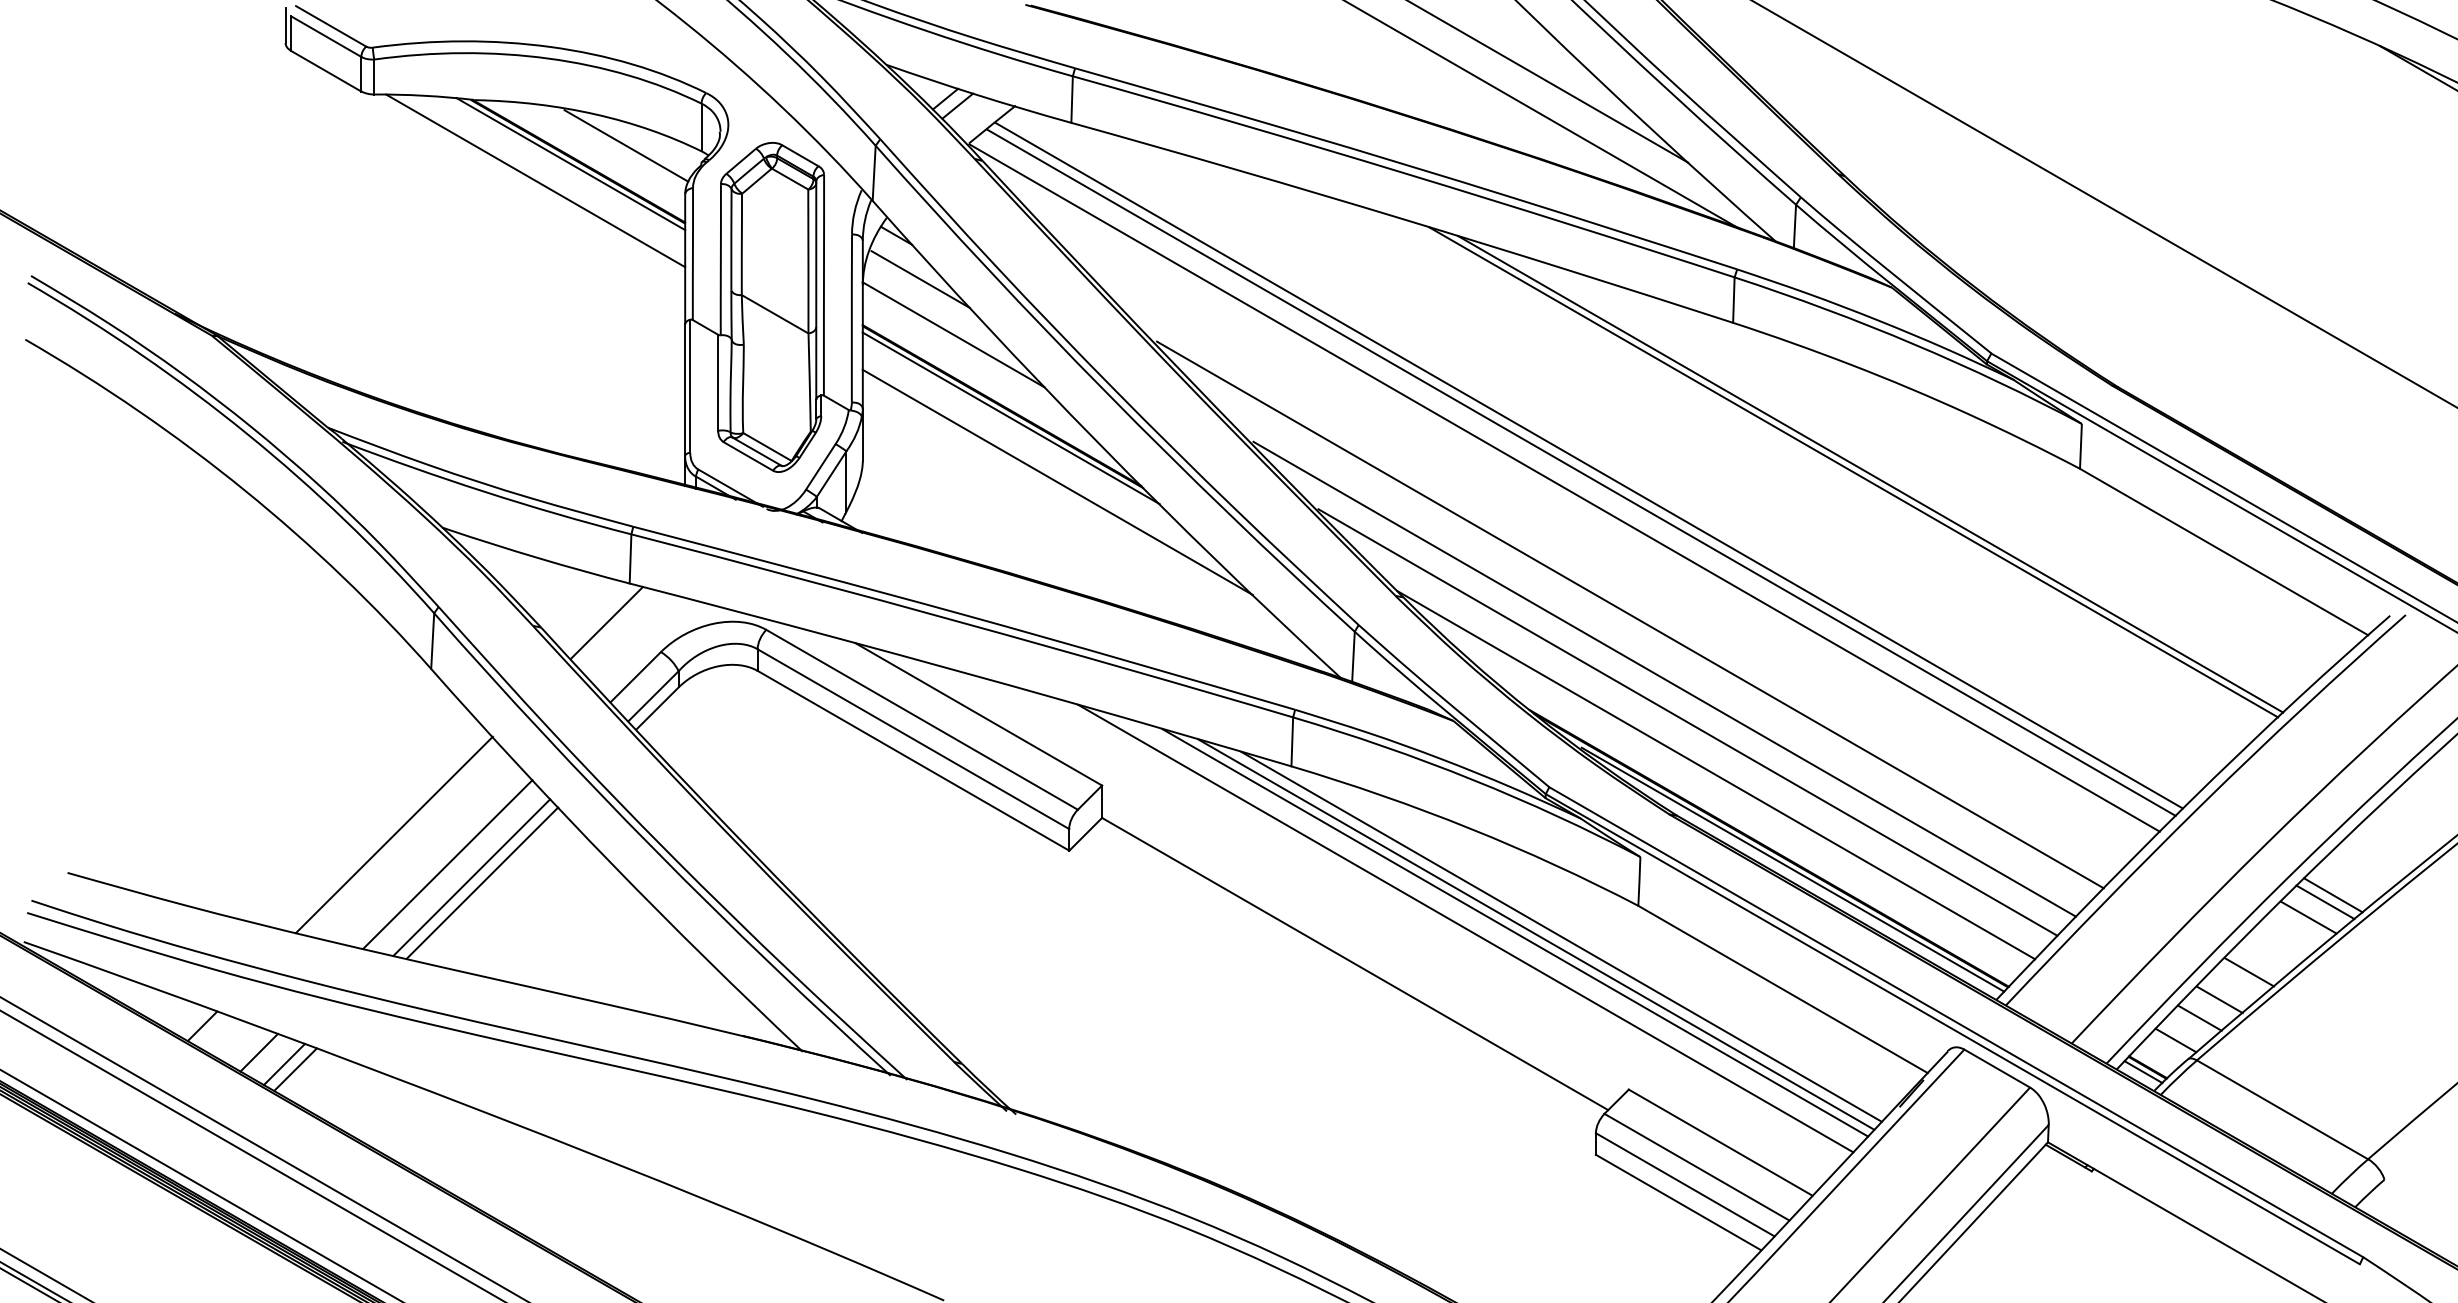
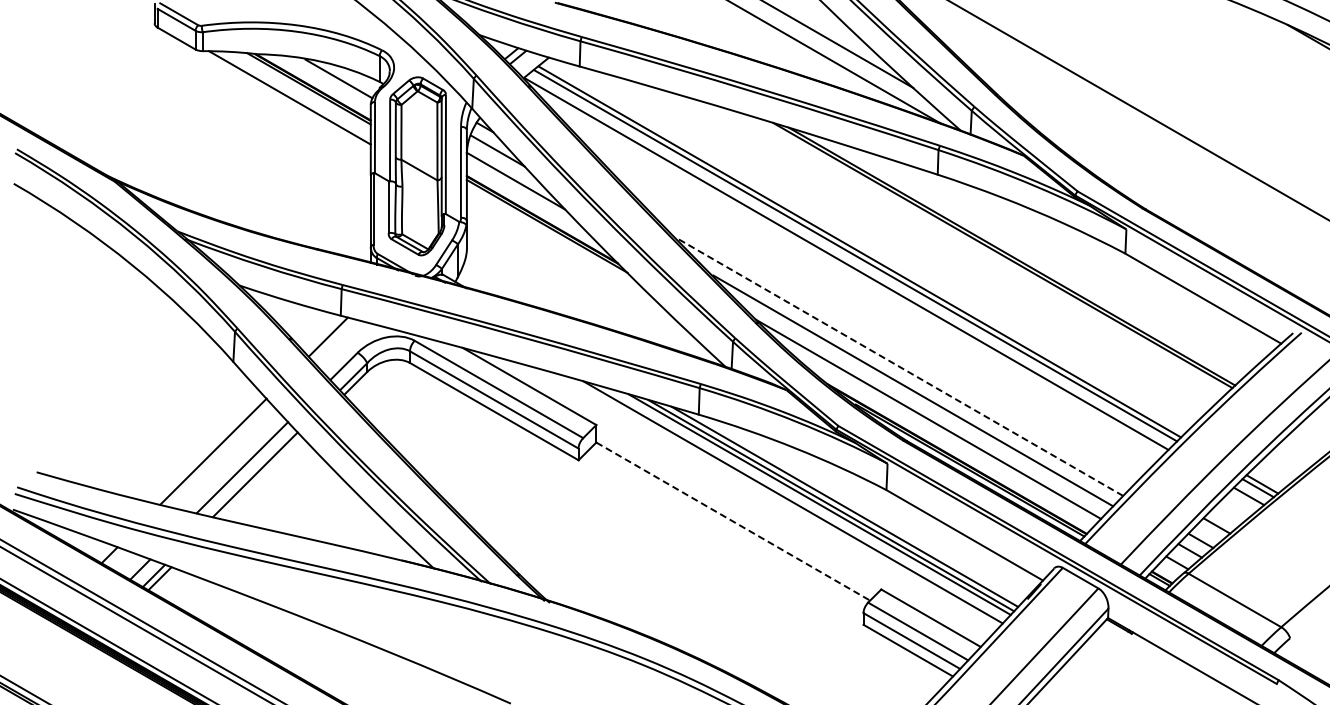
line: (1056, 481) -> (571, 260), removed
line: (1631, 614) -> (882, 332), removed
line: (1664, 679) -> (900, 367), solid -> dashed
line: (483, 882) -> (261, 477), removed
line: (1355, 963) -> (733, 521), solid -> dashed

